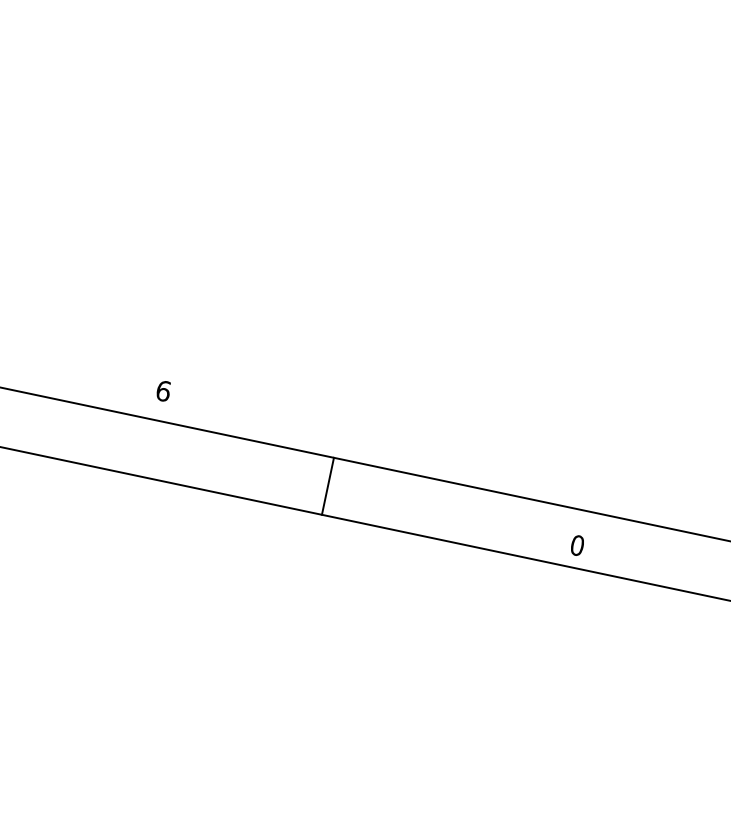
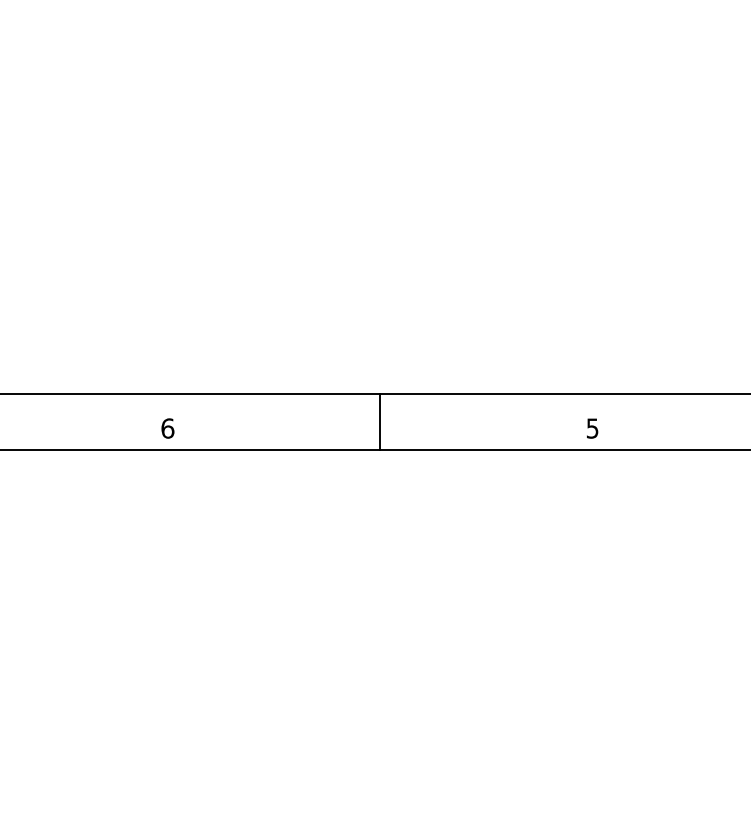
text: (163, 391) -> (167, 428), moved
line: (328, 485) -> (380, 421), moved
text: (577, 545) -> (592, 428), 0 -> 5

